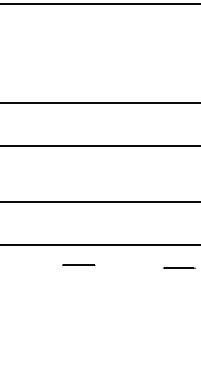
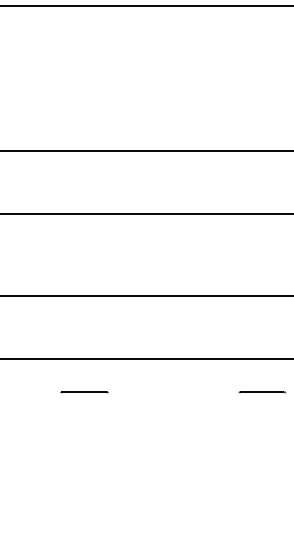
line: (78, 264) -> (84, 391), moved

